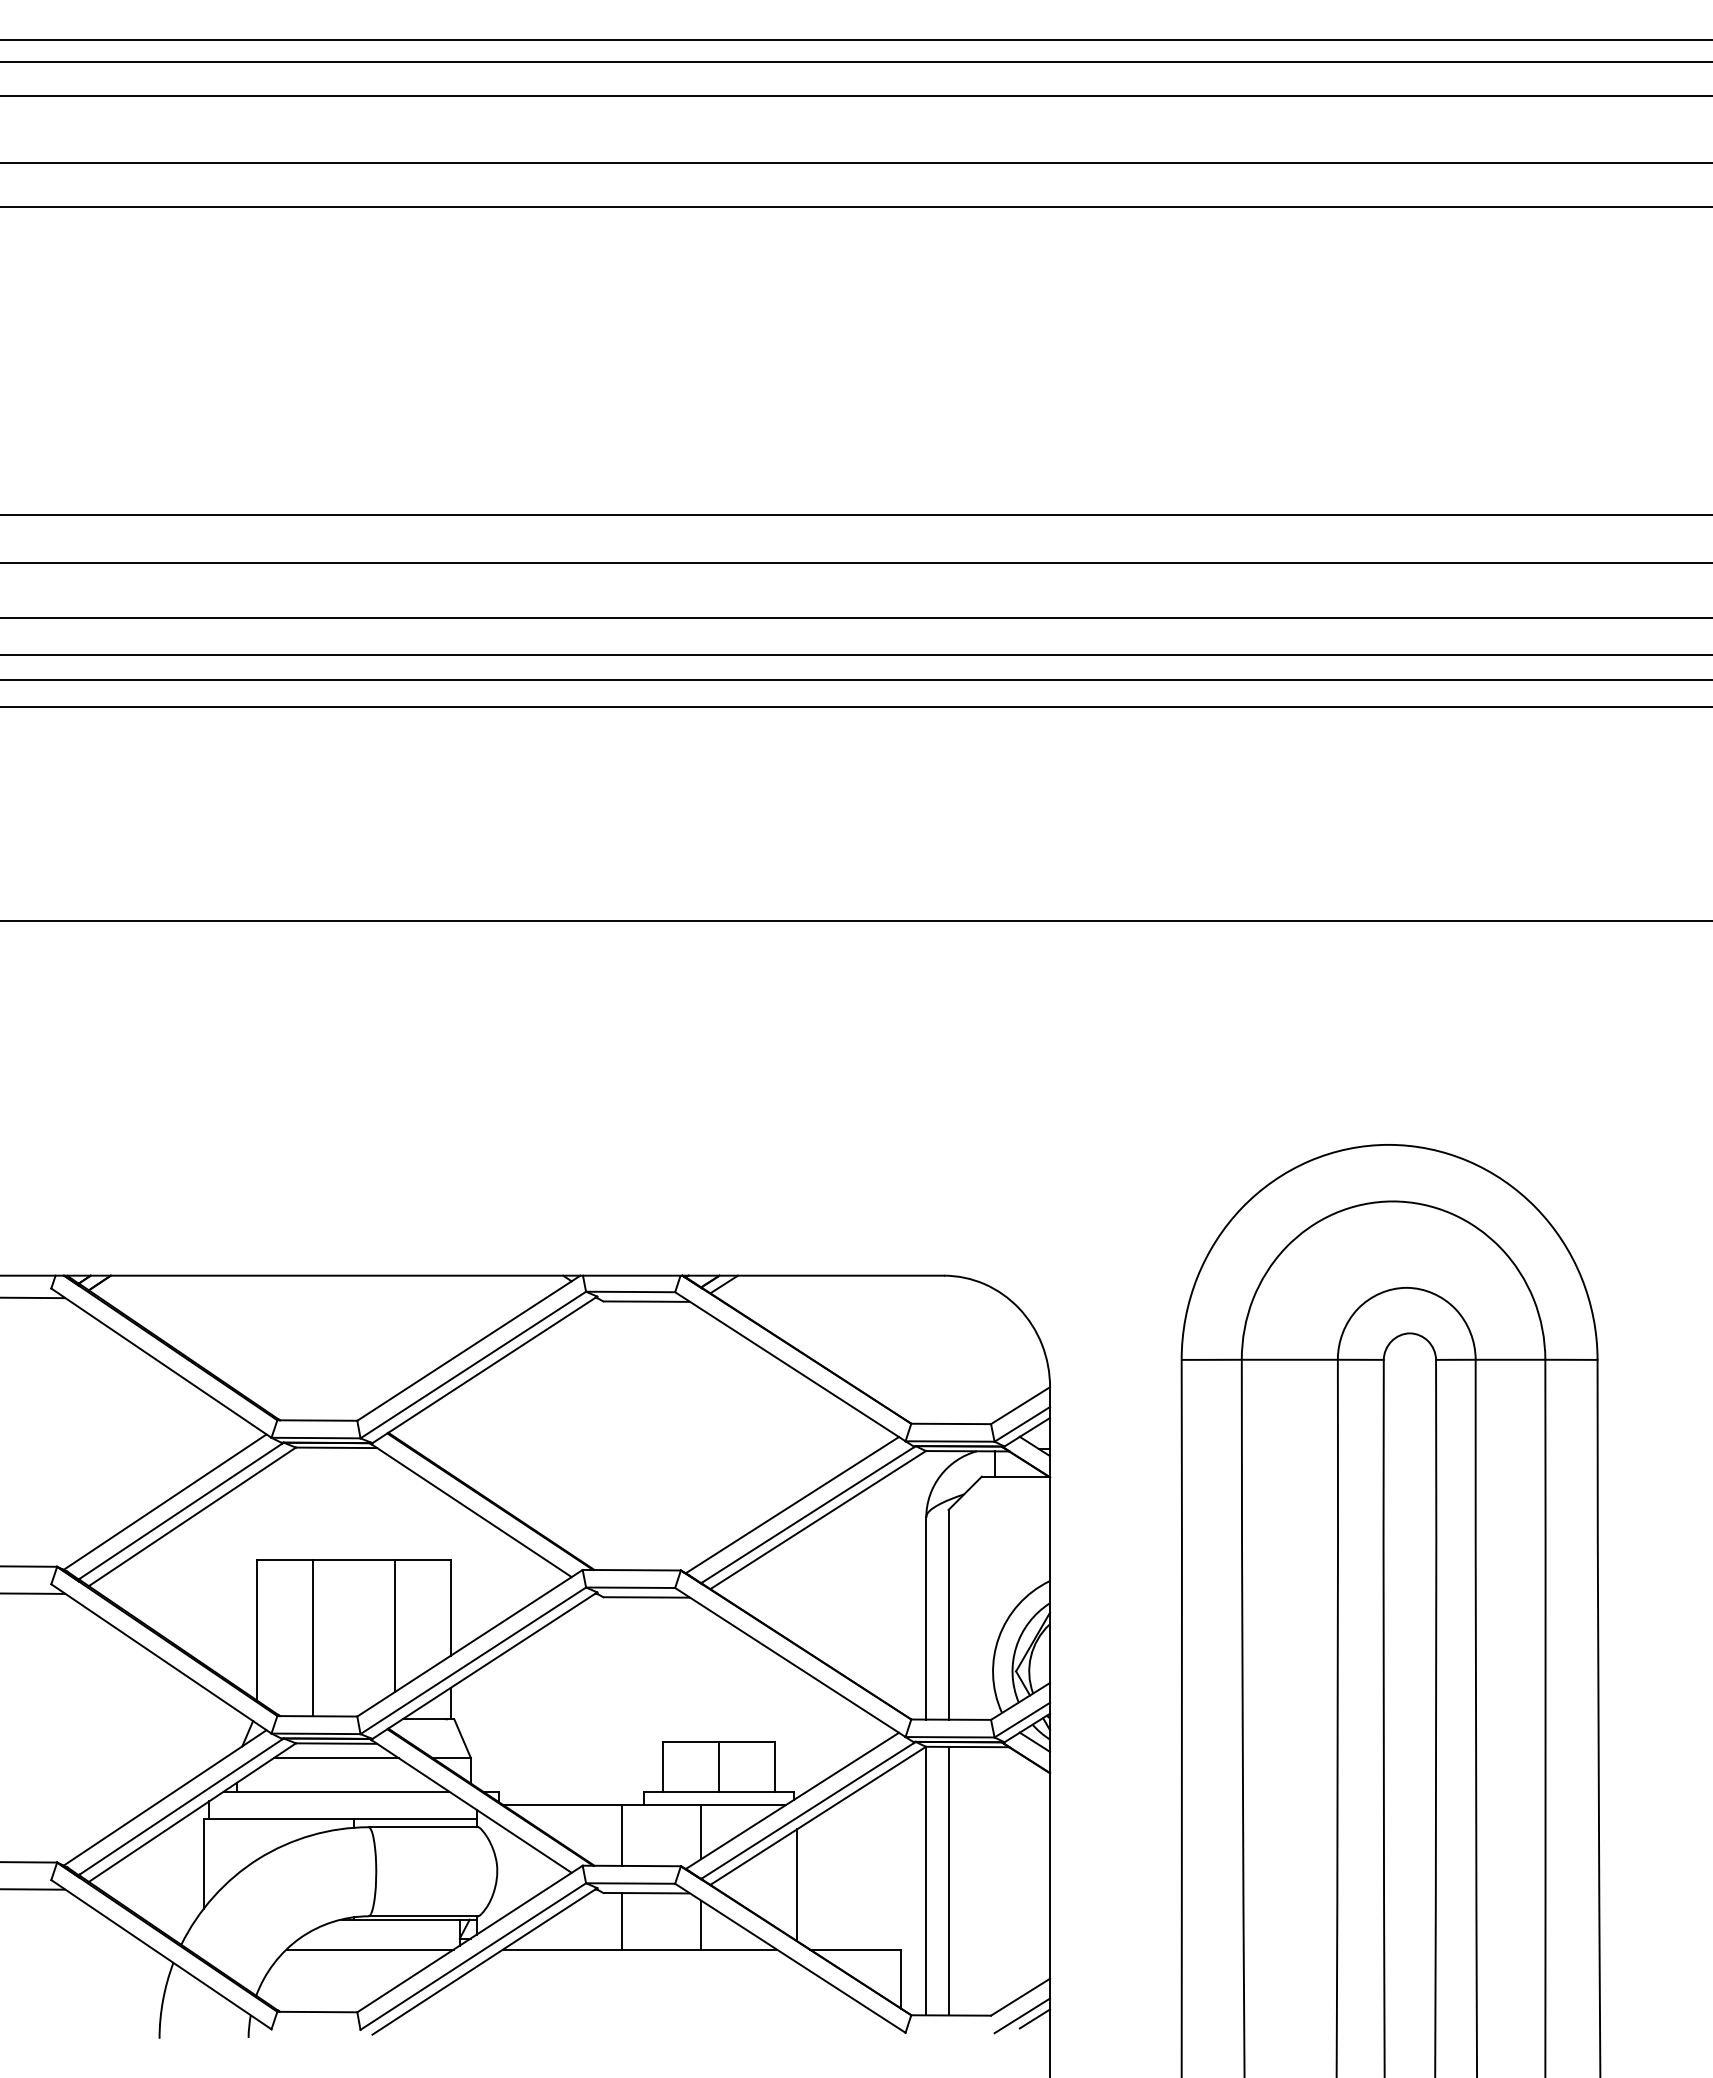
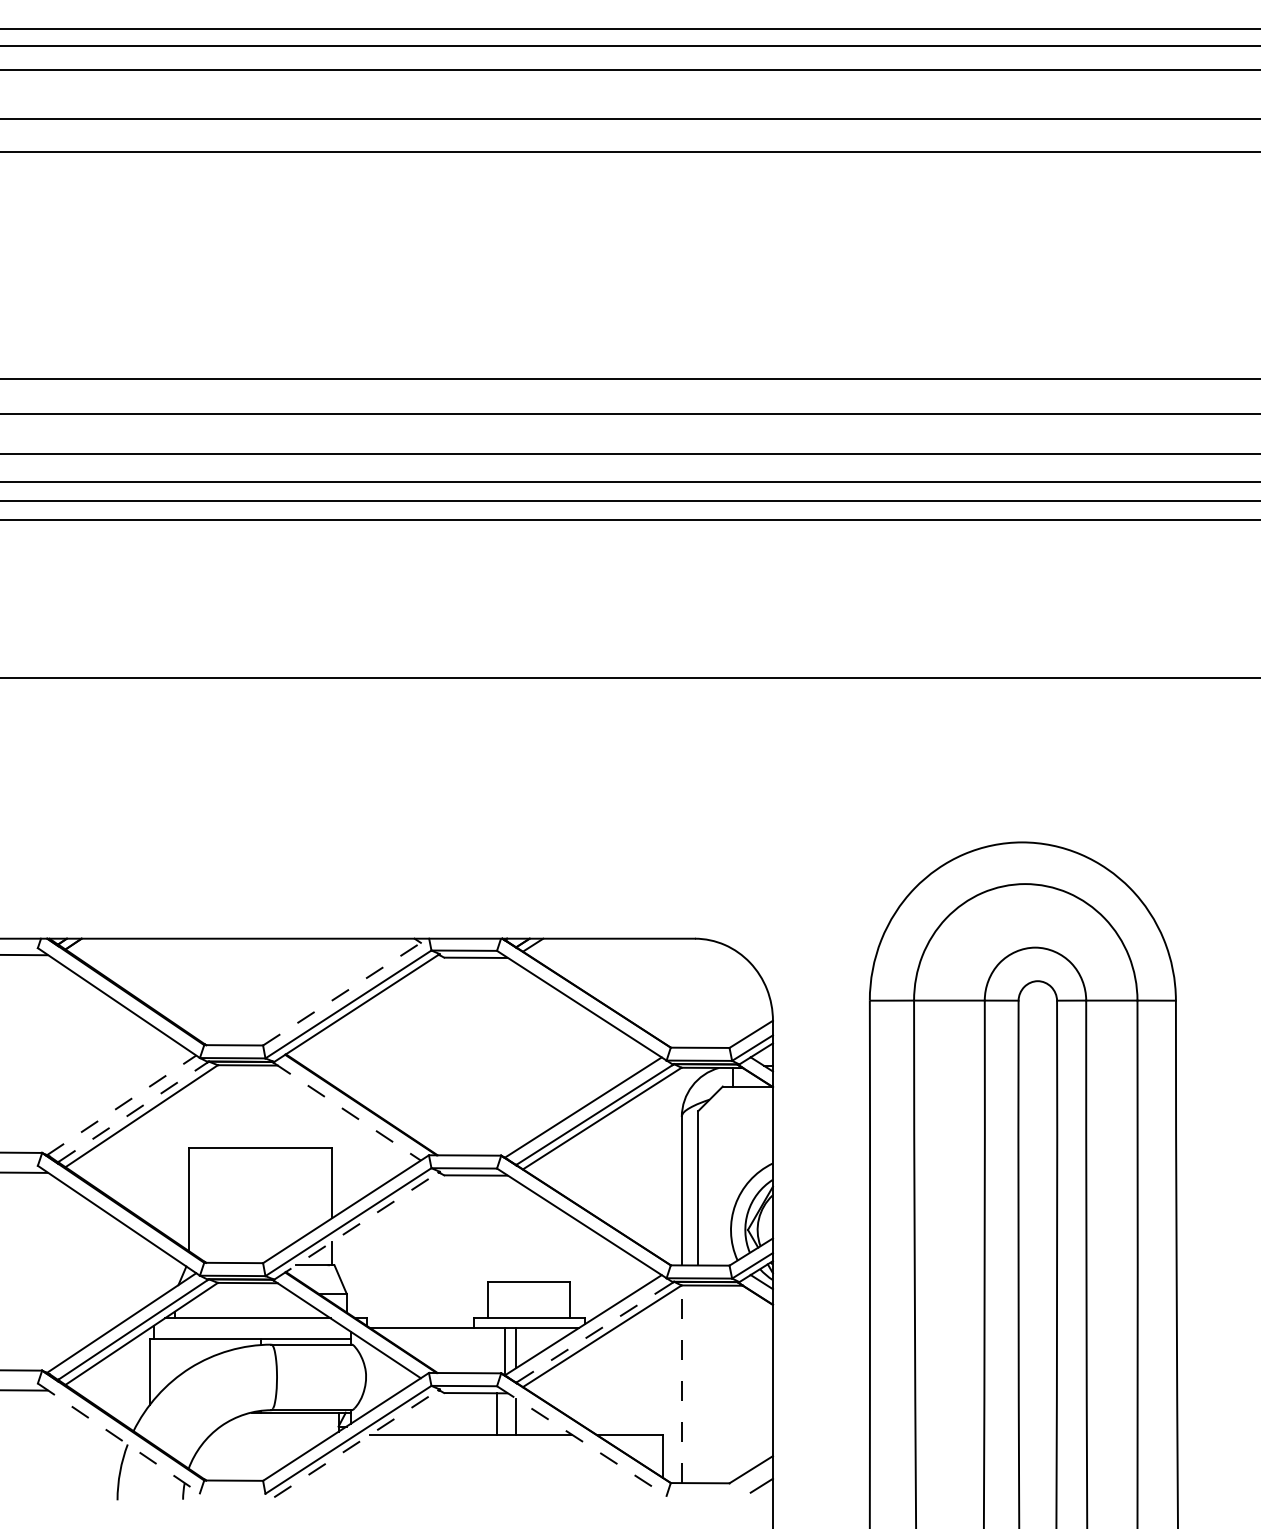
line: (469, 1347) -> (345, 991), solid -> dashed
line: (165, 1502) -> (121, 1105), solid -> dashed
line: (180, 1511) -> (132, 1112), solid -> dashed
line: (472, 1511) -> (347, 1112), solid -> dashed
line: (395, 1625) -> (291, 1196), removed
line: (312, 1638) -> (230, 1205), removed
line: (484, 1665) -> (356, 1225), solid -> dashed
line: (335, 1758) -> (247, 1294), removed
line: (719, 1766) -> (529, 1299), removed
line: (807, 1810) -> (594, 1332), solid -> dashed
line: (621, 1834) -> (505, 1349), moved
line: (926, 1880) -> (682, 1383), solid -> dashed
line: (948, 1880) -> (698, 1383), removed
line: (797, 1885) -> (587, 1387), removed
line: (621, 1921) -> (496, 1414), moved
line: (369, 1949) -> (272, 1434), removed
line: (161, 1954) -> (118, 1438), solid -> dashed
line: (790, 1958) -> (581, 1441), solid -> dashed
line: (484, 1961) -> (356, 1443), solid -> dashed
line: (1022, 2015) -> (752, 1483), removed

